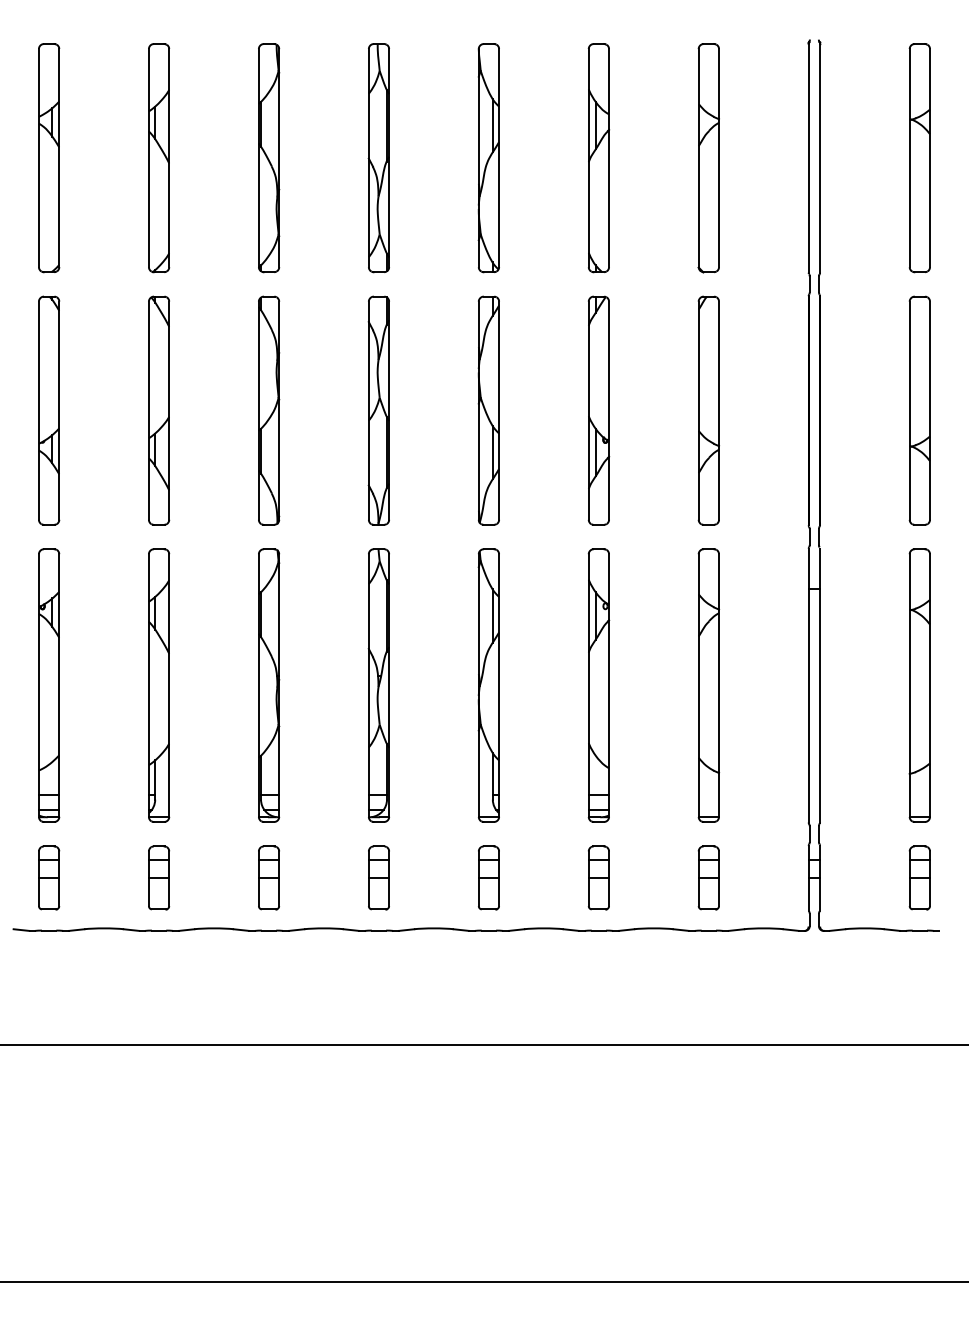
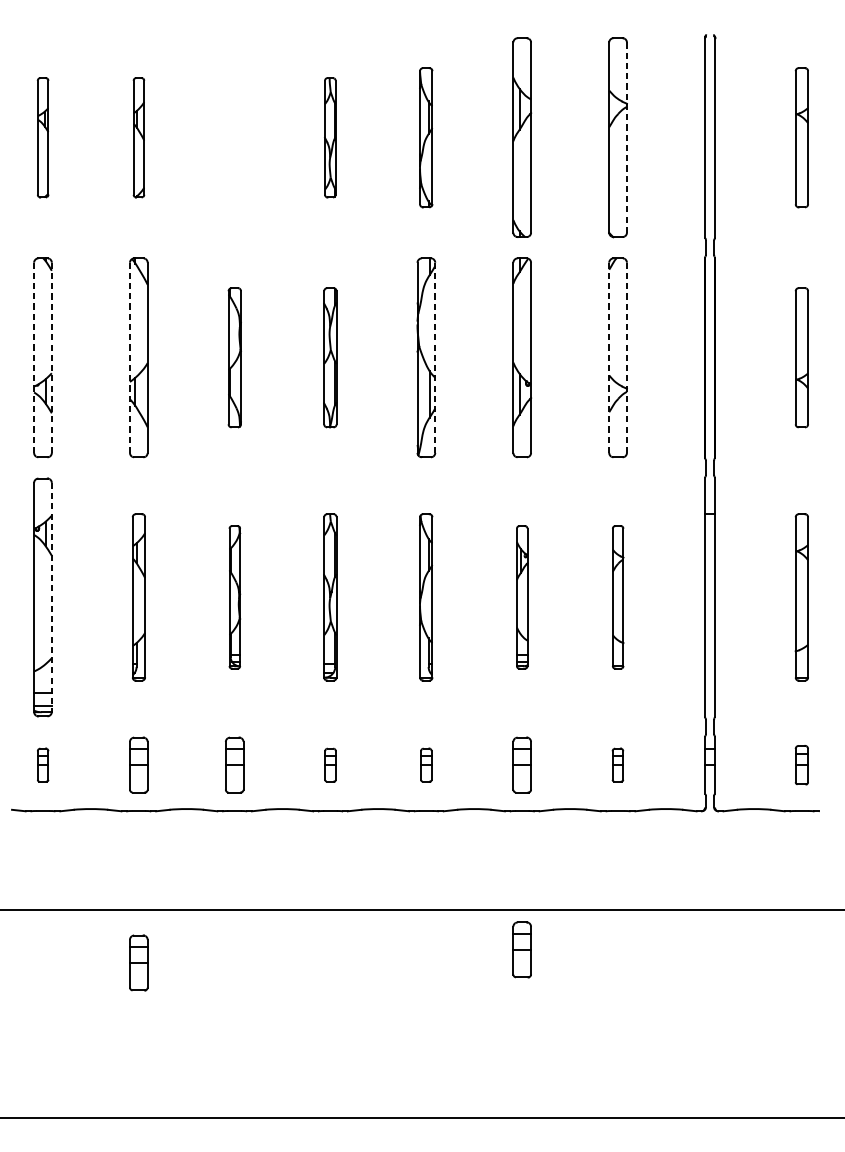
part: (49, 158) -> (43, 137), size x0.6
part: (159, 158) -> (139, 137), size x0.6
part: (269, 158) -> (235, 137), removed
part: (378, 158) -> (330, 137), size x0.6
part: (488, 158) -> (425, 137), size x0.7
line: (719, 158) -> (627, 137), solid -> dashed
part: (919, 158) -> (801, 137), size x0.7
line: (38, 410) -> (33, 357), solid -> dashed
line: (148, 410) -> (129, 357), solid -> dashed
part: (269, 410) -> (235, 357), size x0.7
part: (378, 410) -> (330, 357), size x0.7
line: (698, 410) -> (609, 357), solid -> dashed
part: (919, 410) -> (801, 357), size x0.7
line: (59, 411) -> (52, 358), solid -> dashed
line: (499, 411) -> (435, 358), solid -> dashed
line: (719, 411) -> (627, 358), solid -> dashed
part: (159, 685) -> (139, 597), size x0.7
part: (269, 685) -> (235, 597), size x0.6
part: (378, 685) -> (330, 597), size x0.7
part: (488, 685) -> (425, 597), size x0.7
part: (598, 685) -> (521, 597), size x0.6
part: (708, 685) -> (617, 597), size x0.6
part: (919, 685) -> (801, 597), size x0.7
line: (59, 686) -> (52, 598), solid -> dashed
part: (49, 877) -> (43, 764), size x0.6
part: (378, 877) -> (330, 764), size x0.6
part: (488, 877) -> (425, 764), size x0.6
part: (708, 877) -> (617, 764), size x0.6
part: (919, 877) -> (801, 764), size x0.7
part: (598, 1089) -> (521, 949), added
part: (159, 1104) -> (139, 962), added

